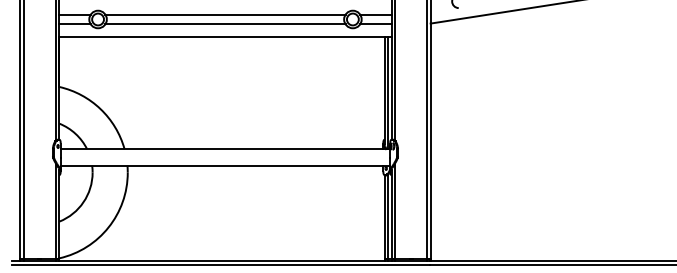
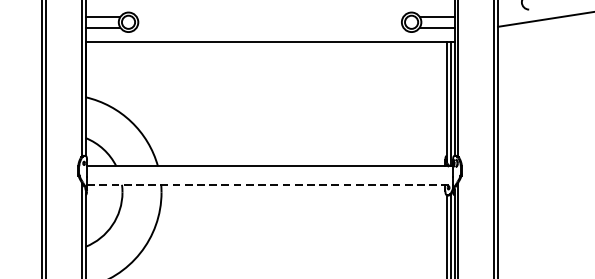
line: (225, 14) -> (270, 16), removed
line: (225, 24) -> (270, 27), removed
line: (225, 165) -> (270, 184), solid -> dashed

